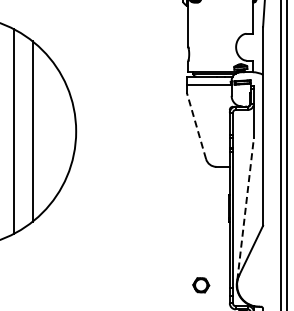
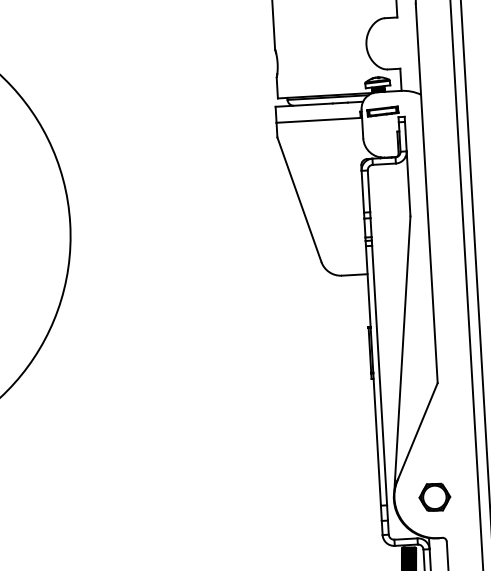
line: (196, 125) -> (299, 198), dashed -> solid
line: (245, 209) -> (402, 353), dashed -> solid
part: (201, 285) -> (435, 497), moved

